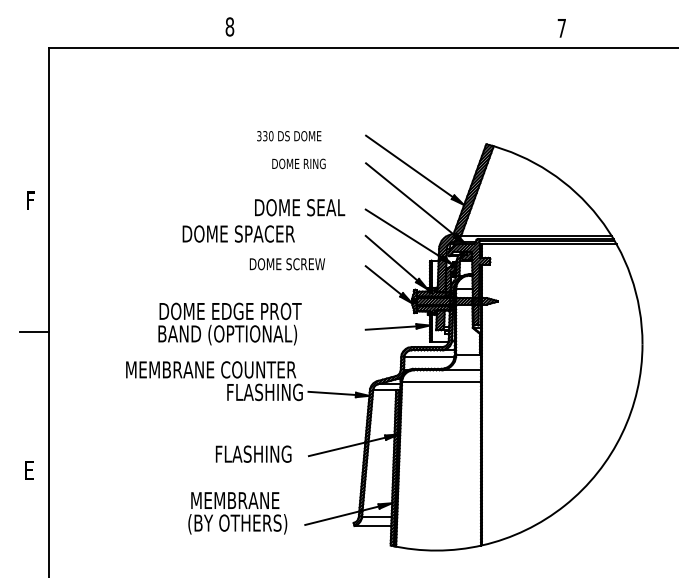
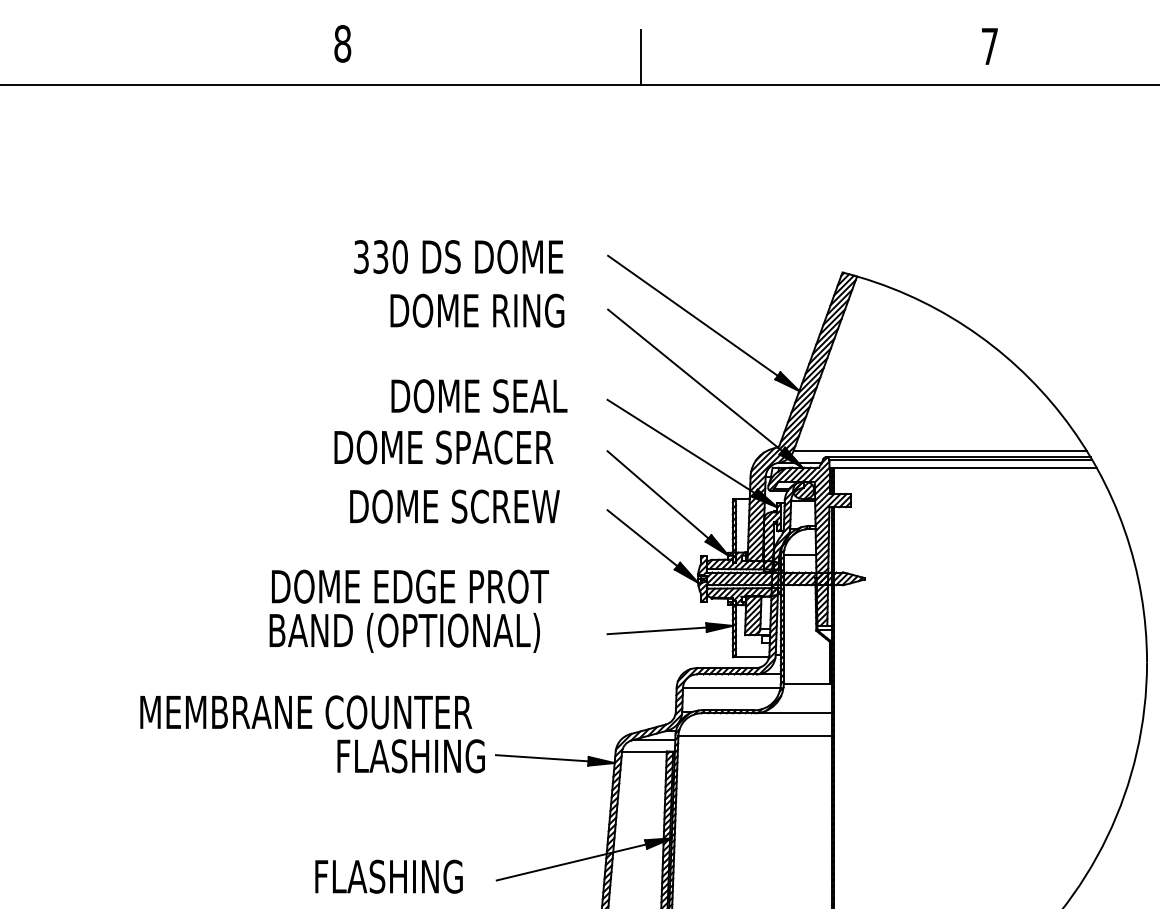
line: (383, 33) -> (642, 56), added
part: (288, 135) -> (456, 255), size x1.67
part: (298, 163) -> (476, 310), size x1.67
part: (238, 233) -> (443, 446), moved
part: (287, 263) -> (454, 504), size x1.43
part: (229, 323) -> (408, 610), moved

